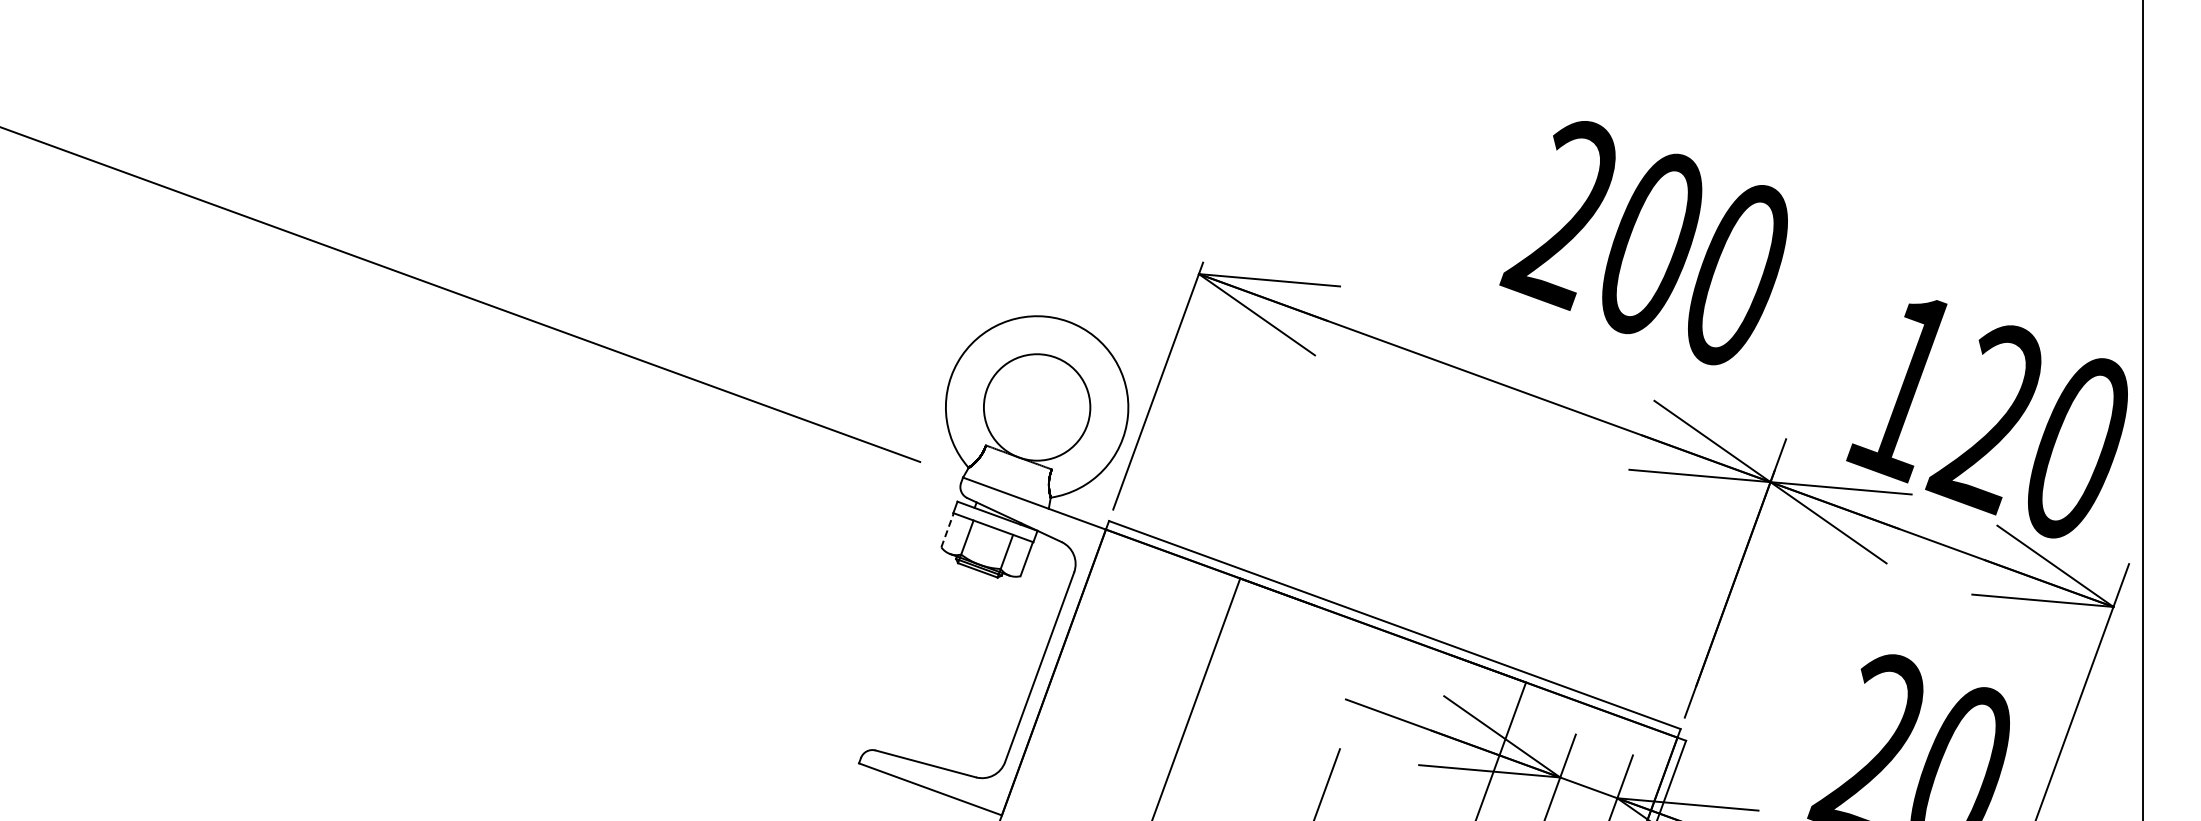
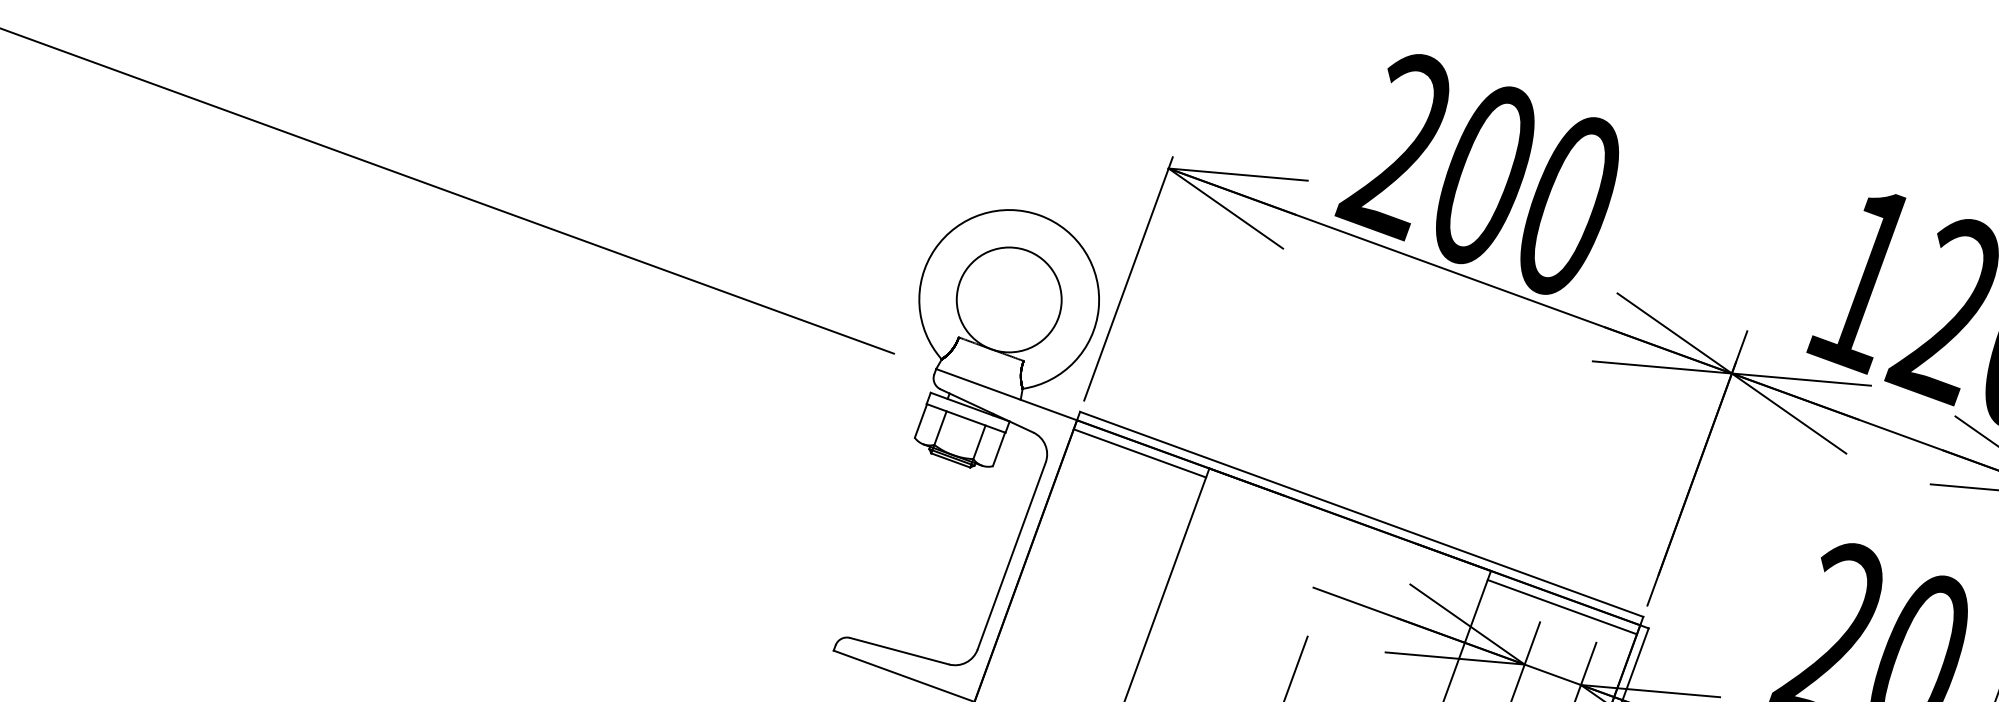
text: (1643, 243) -> (1476, 174), moved
line: (947, 529) -> (920, 420), dashed -> solid
line: (1169, 562) -> (1139, 452), added
line: (1598, 718) -> (1562, 606), added

